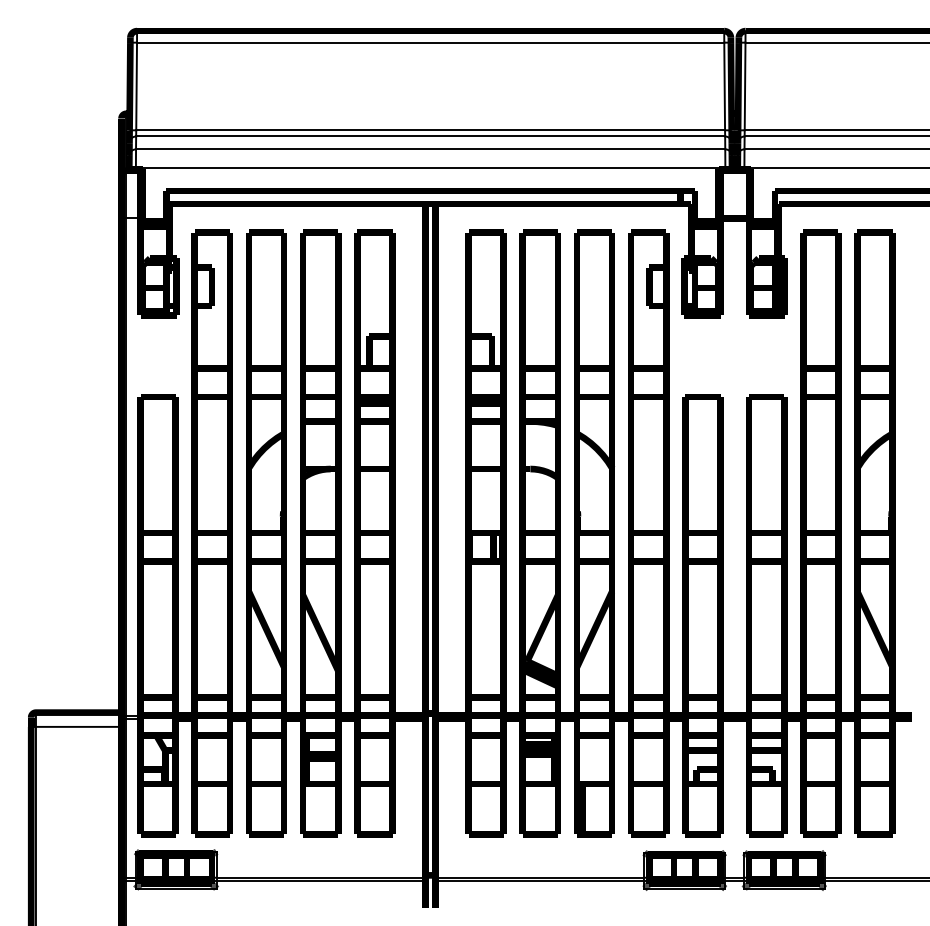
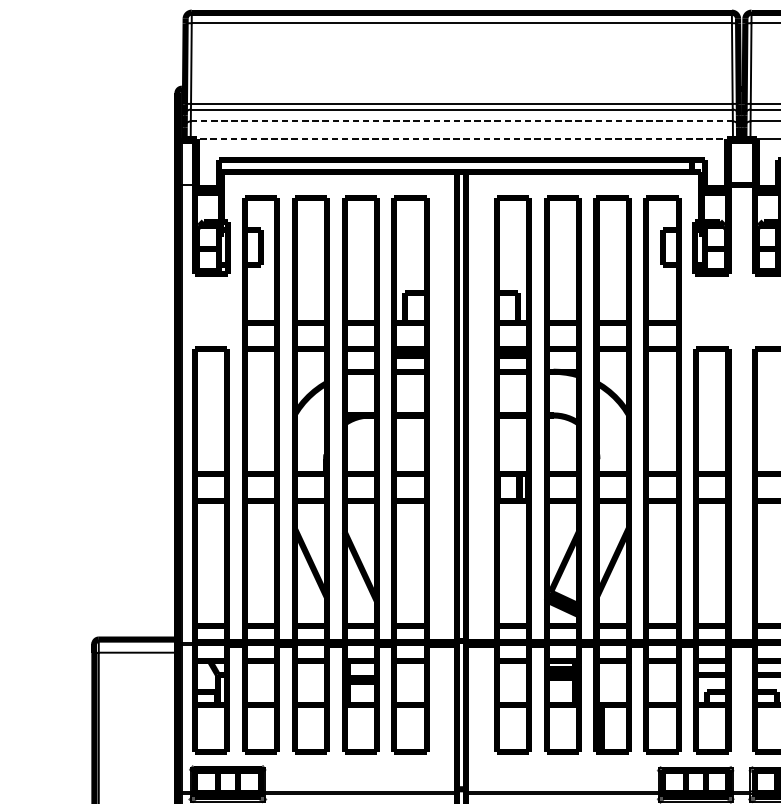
line: (430, 149) -> (461, 121), solid -> dashed
line: (430, 168) -> (461, 139), solid -> dashed

